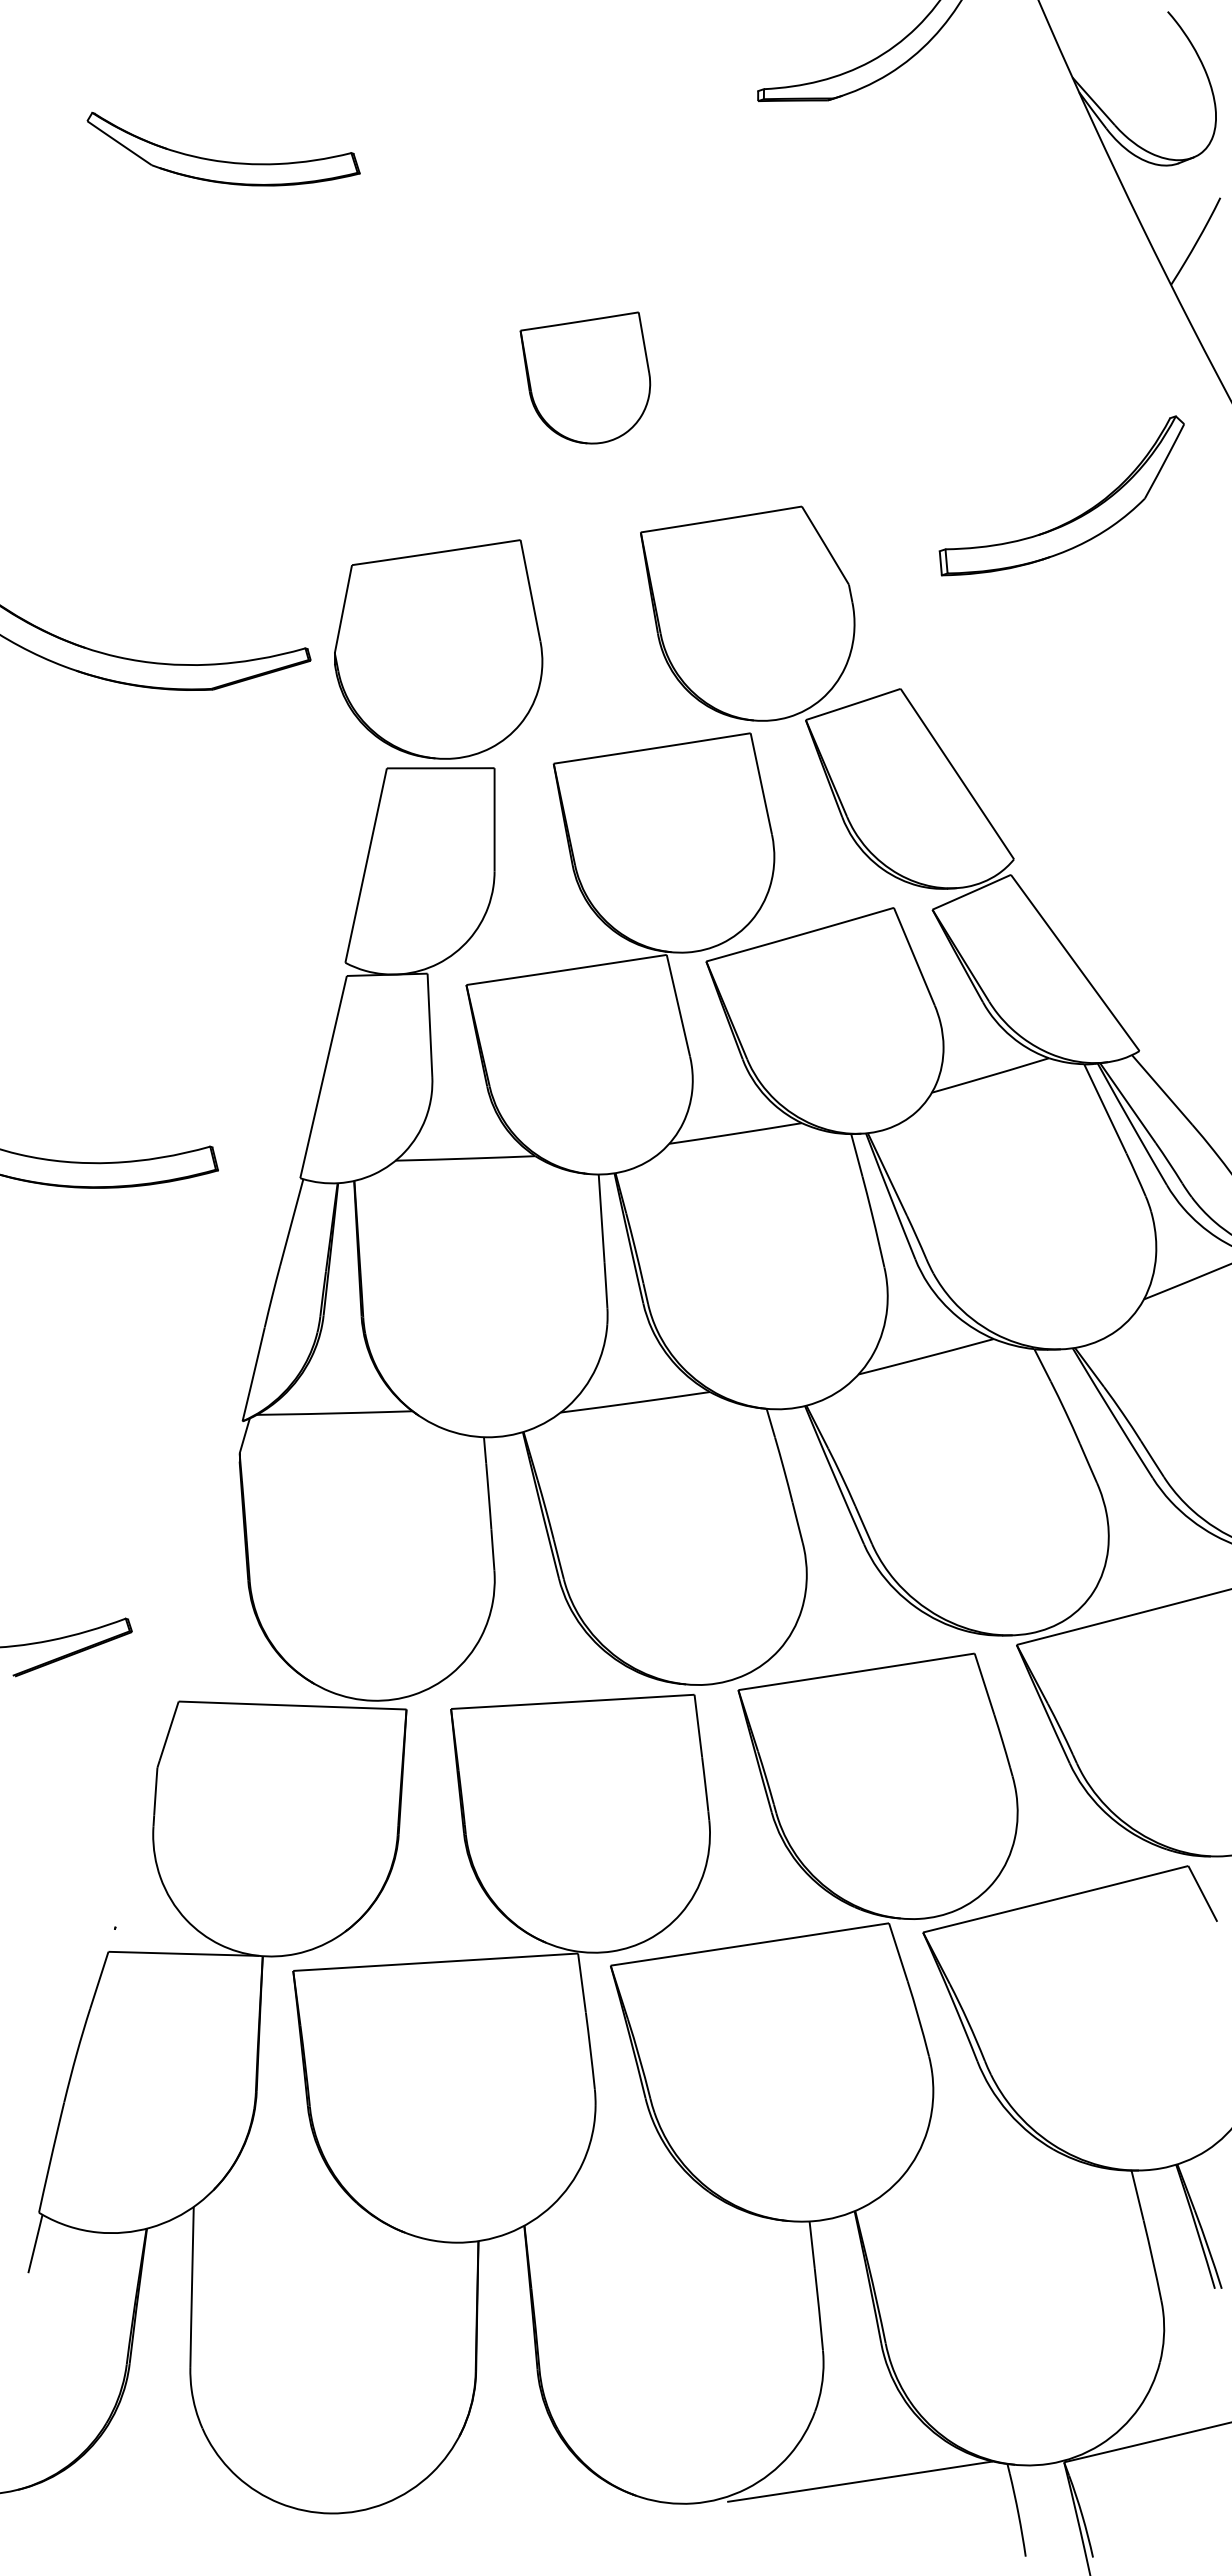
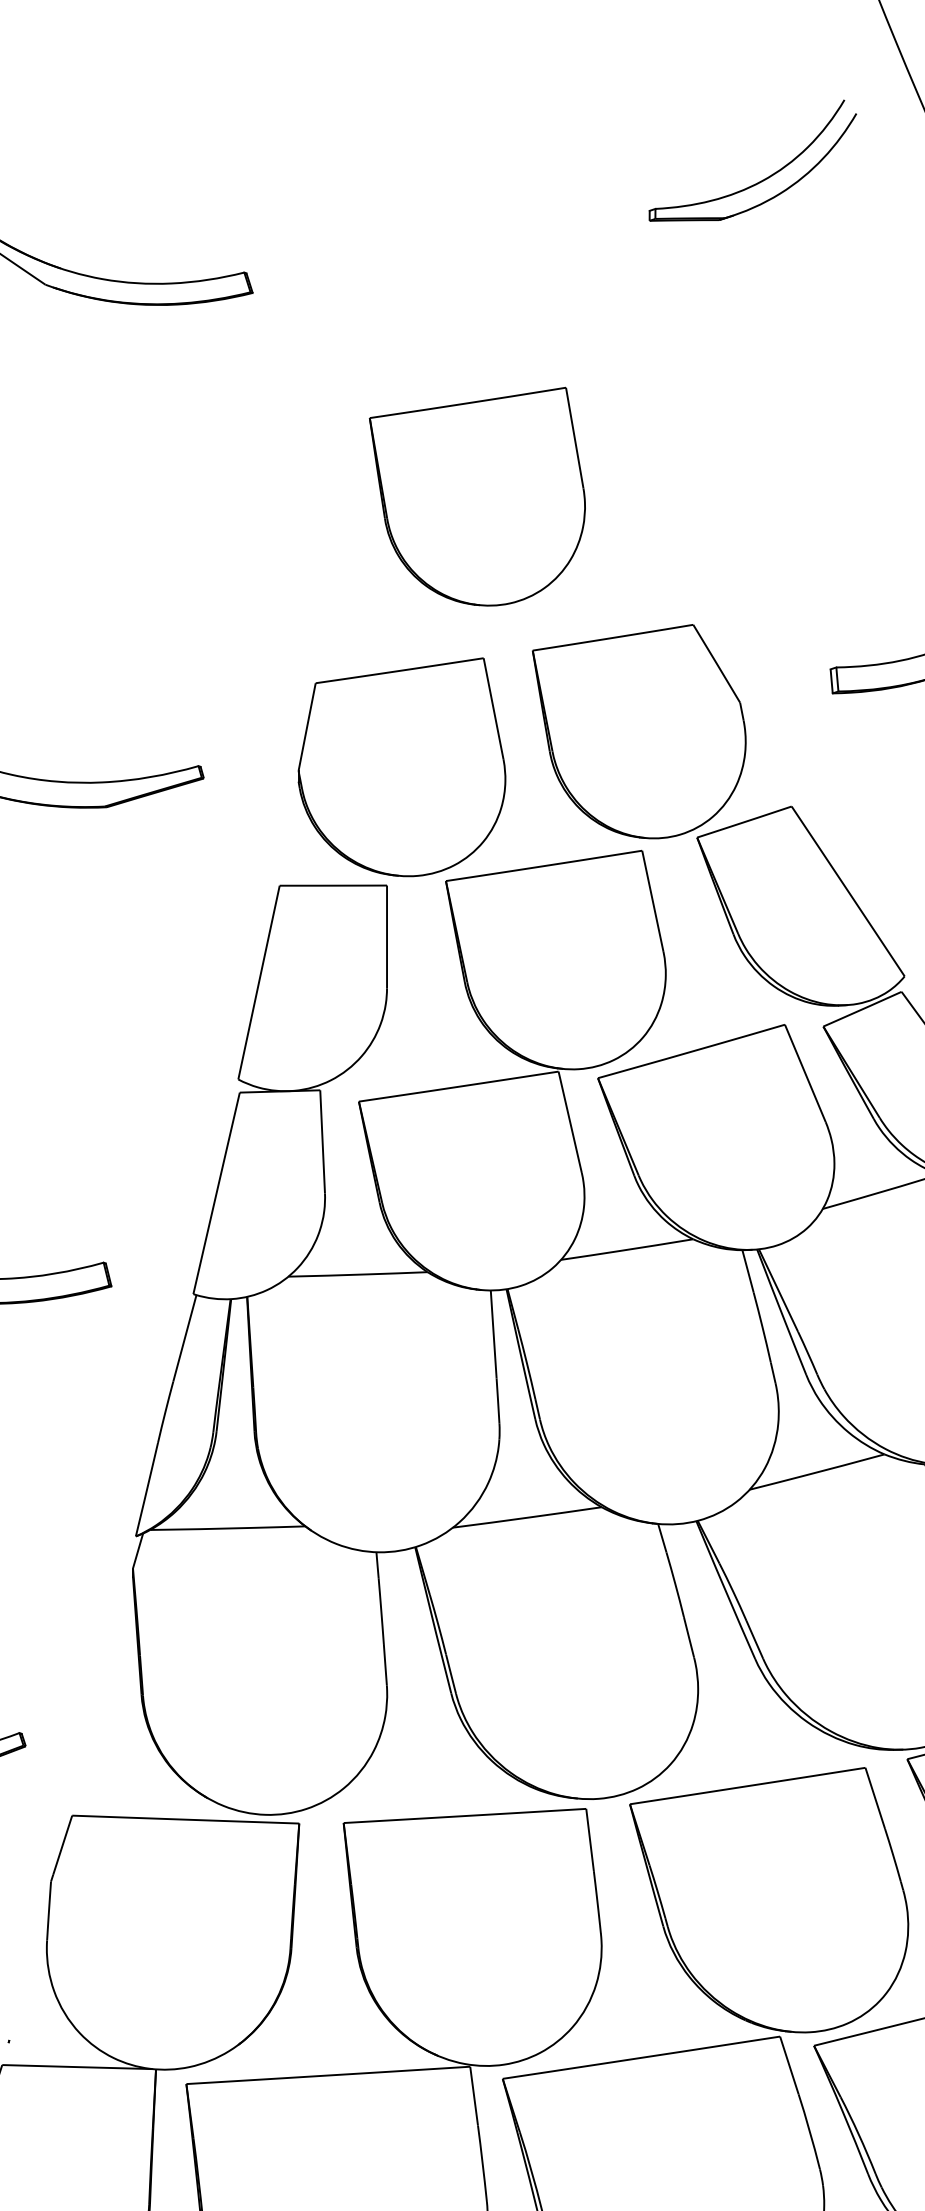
part: (585, 377) -> (477, 496), size x1.67
part: (438, 649) -> (401, 767), moved

